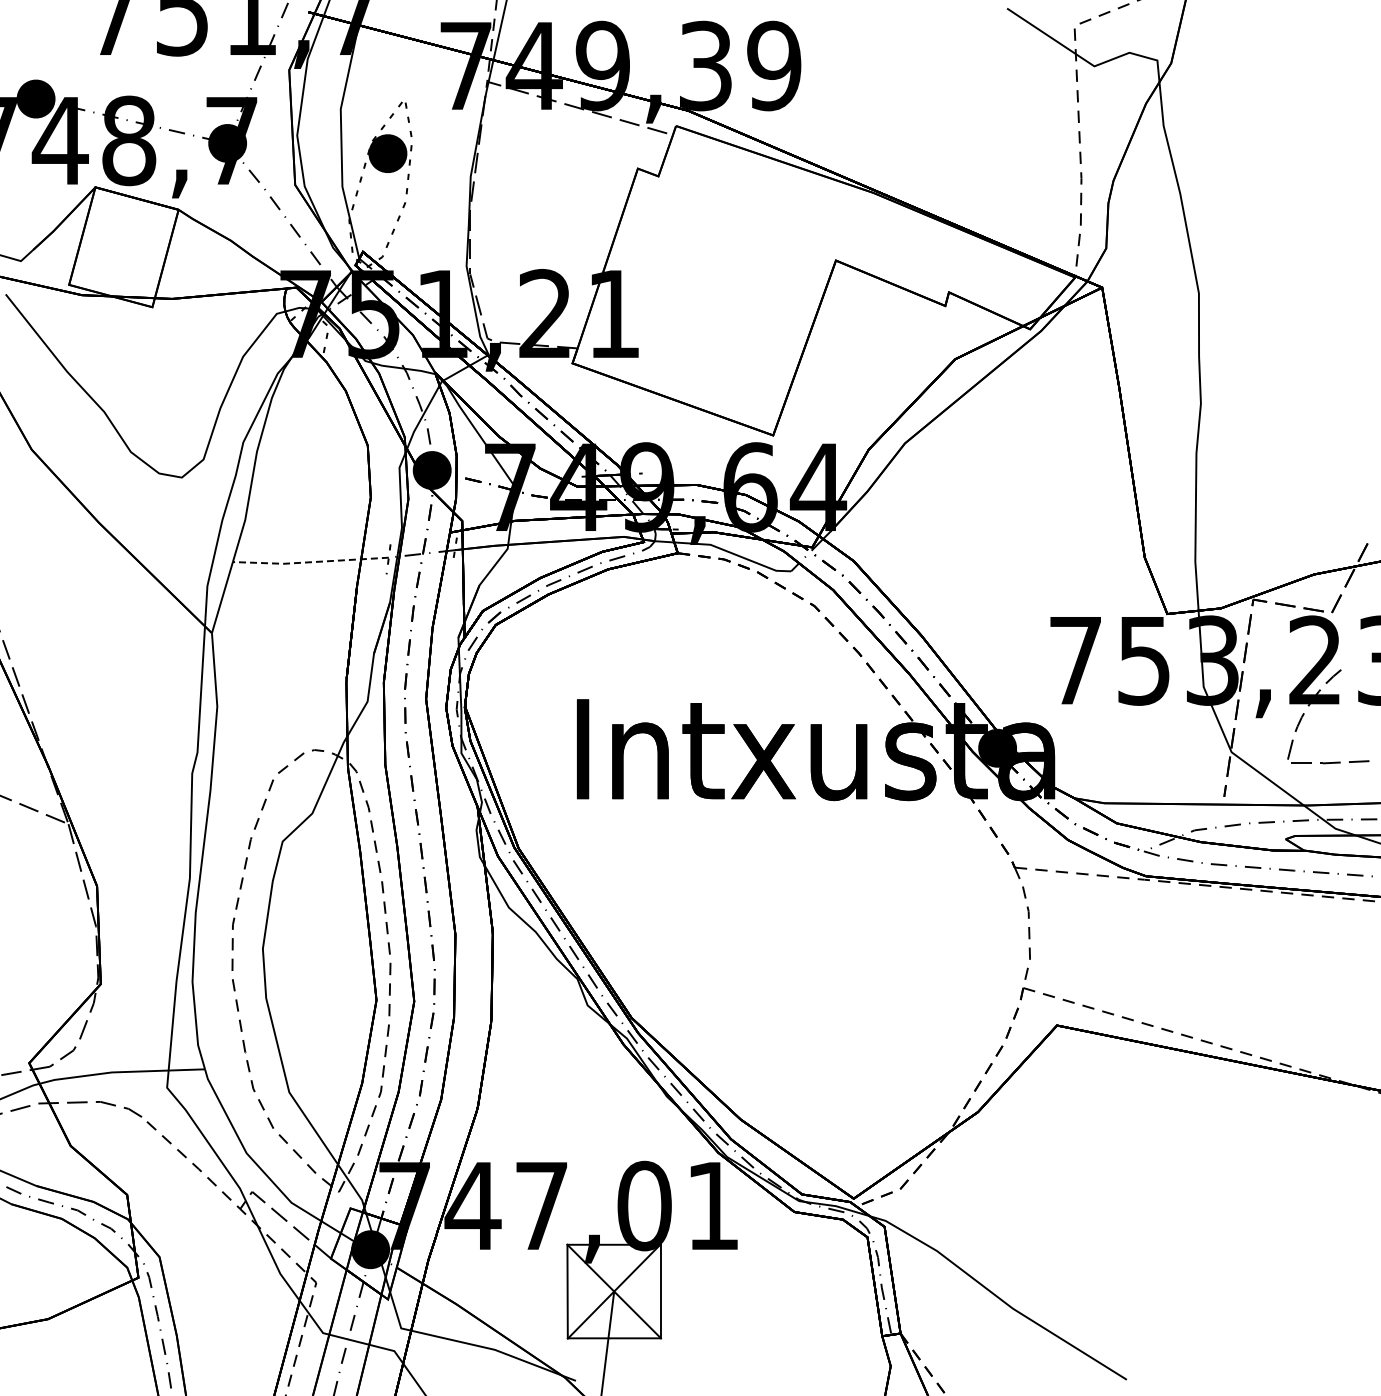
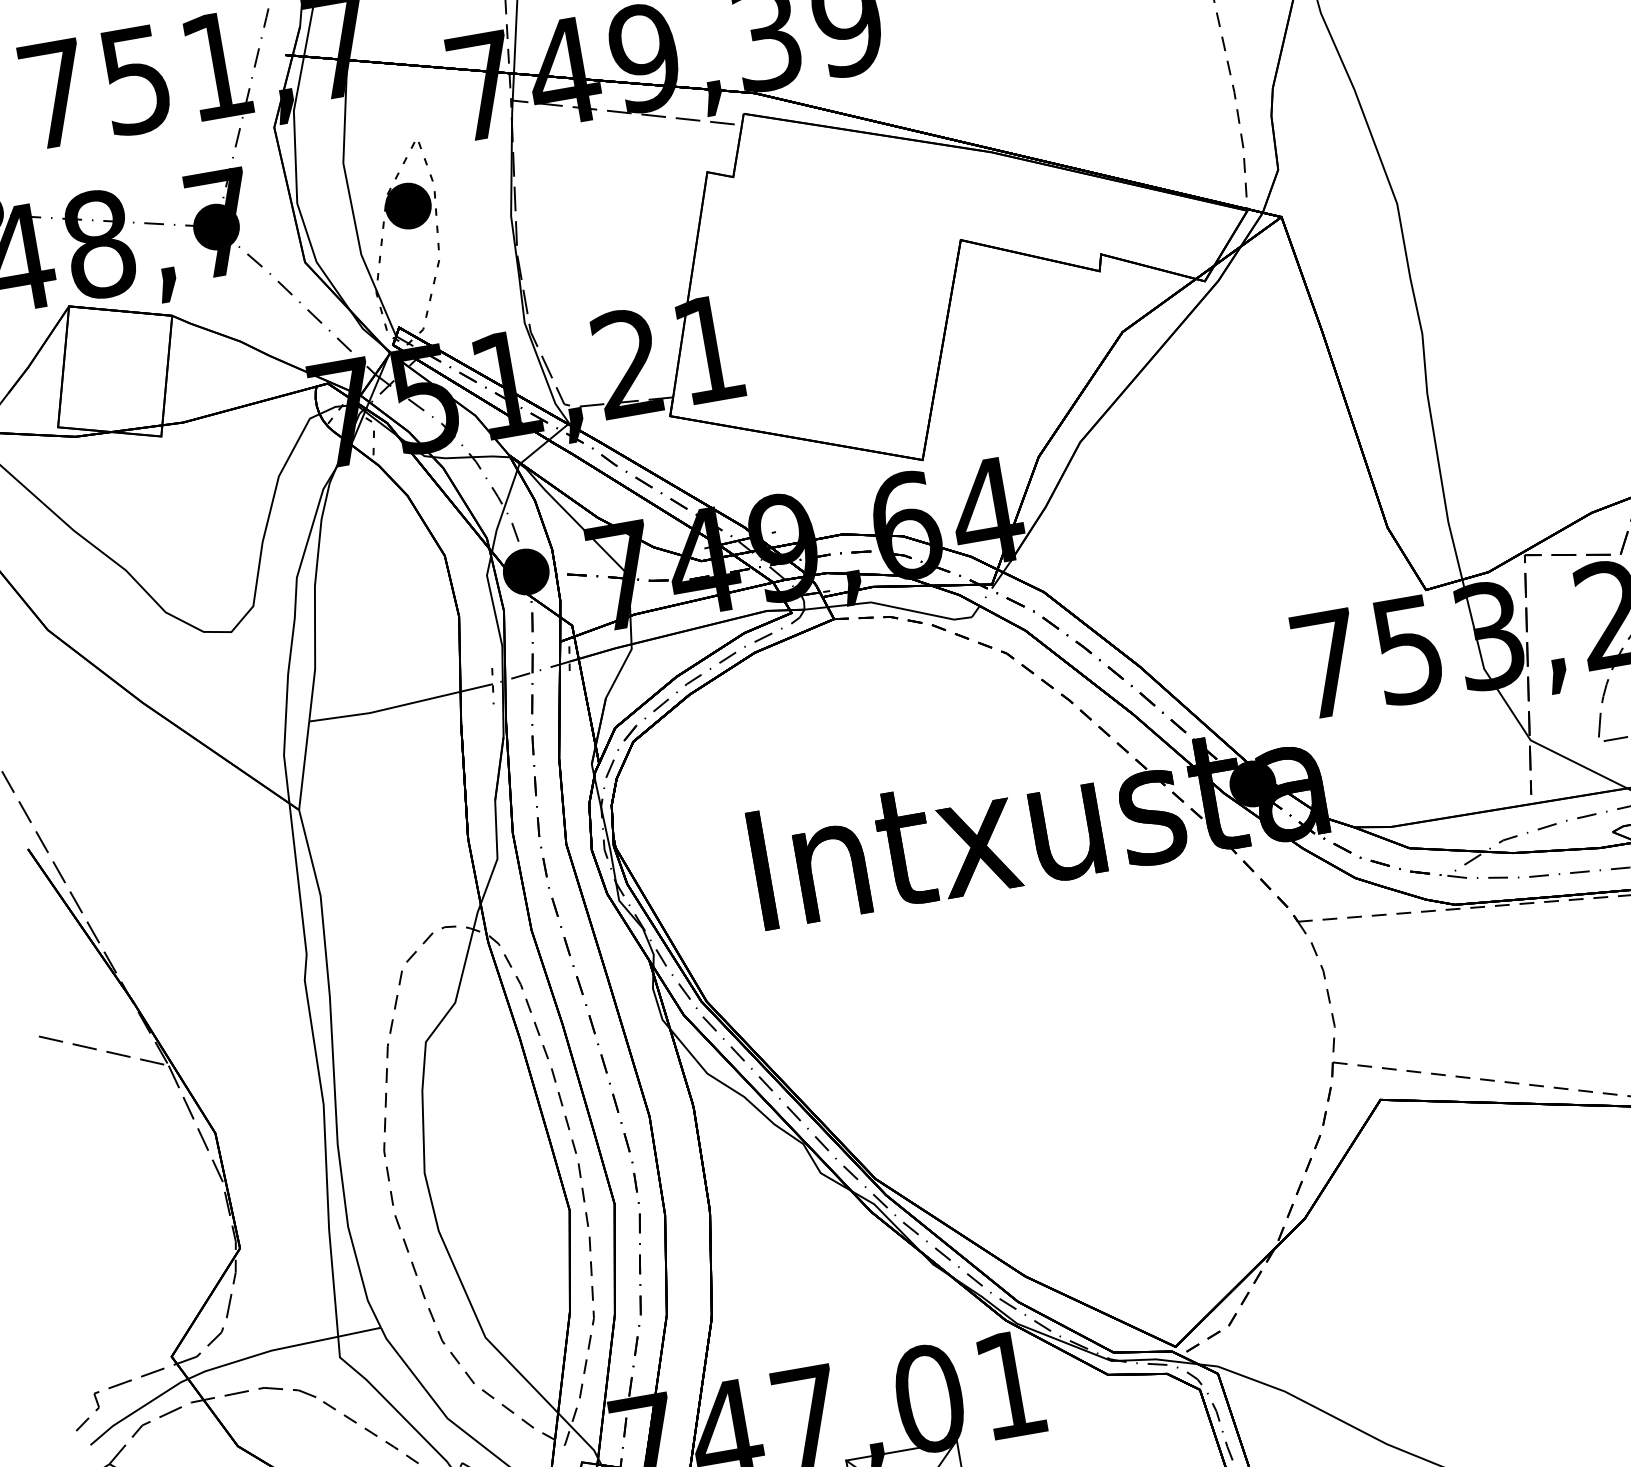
line: (310, 562) -> (401, 706), dashed -> solid

